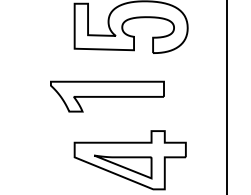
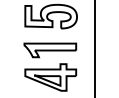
part: (107, 96) -> (50, 50), moved

